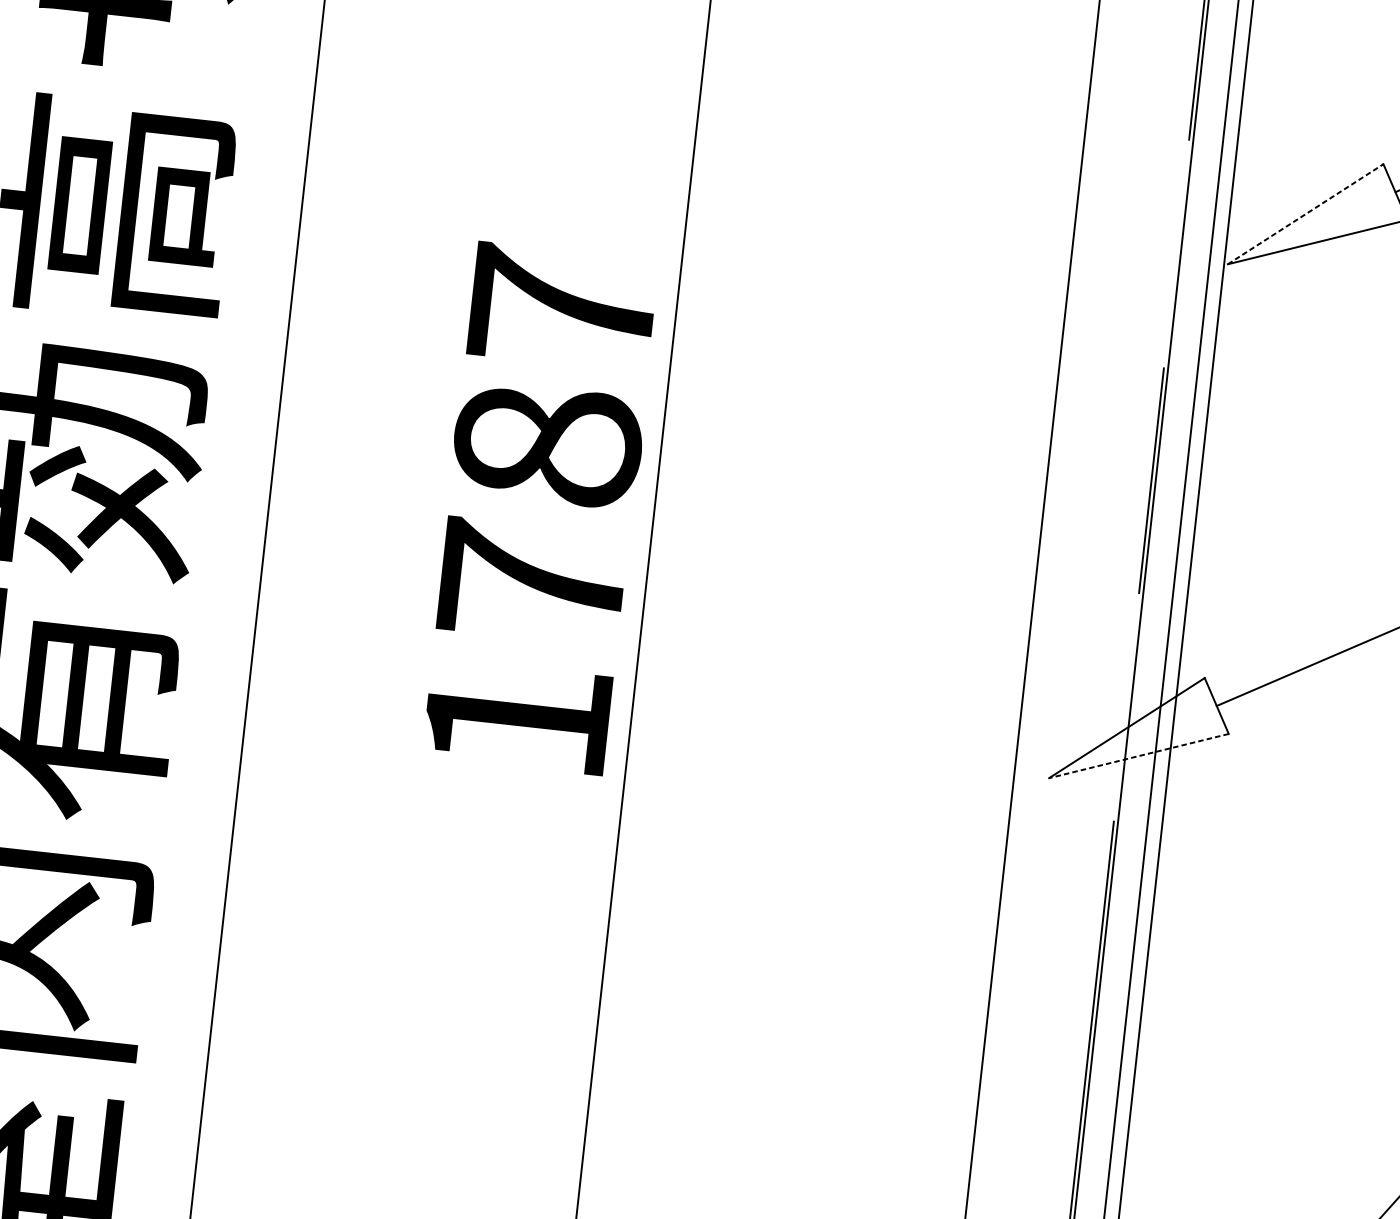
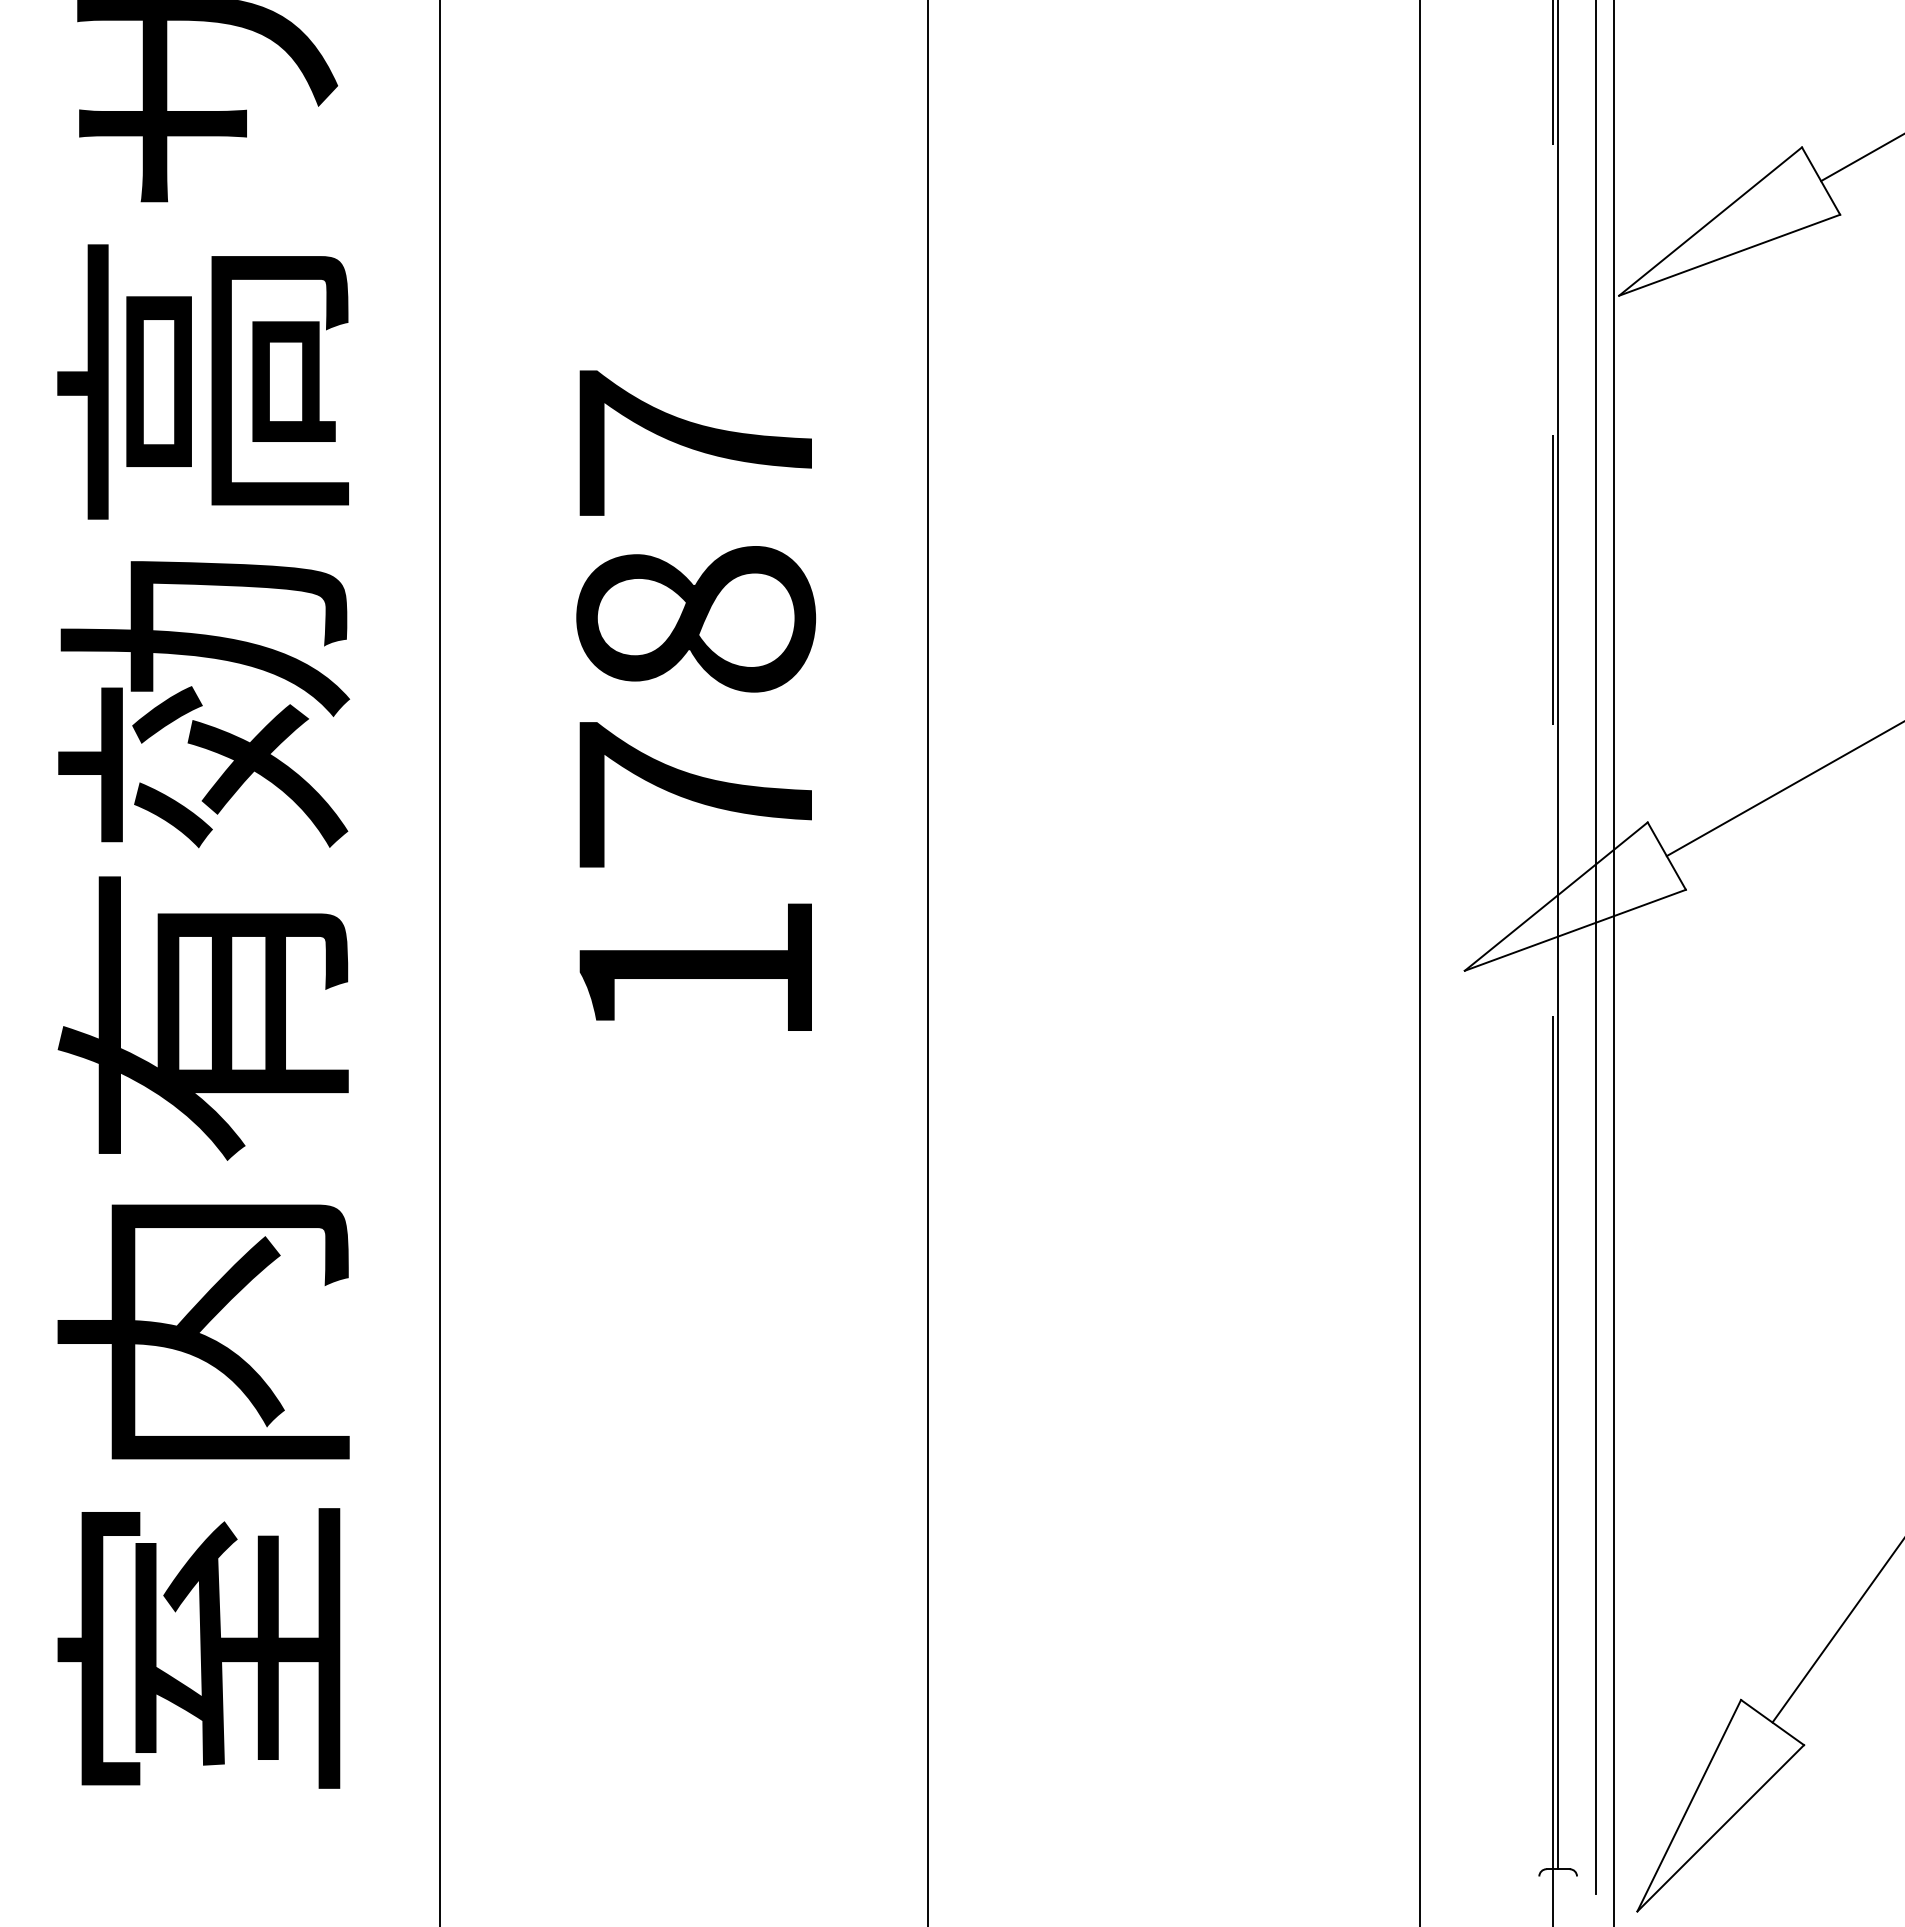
line: (1305, 214) -> (1710, 221), dashed -> solid
text: (541, 508) -> (696, 700), moved
line: (1139, 756) -> (1575, 930), dashed -> solid

